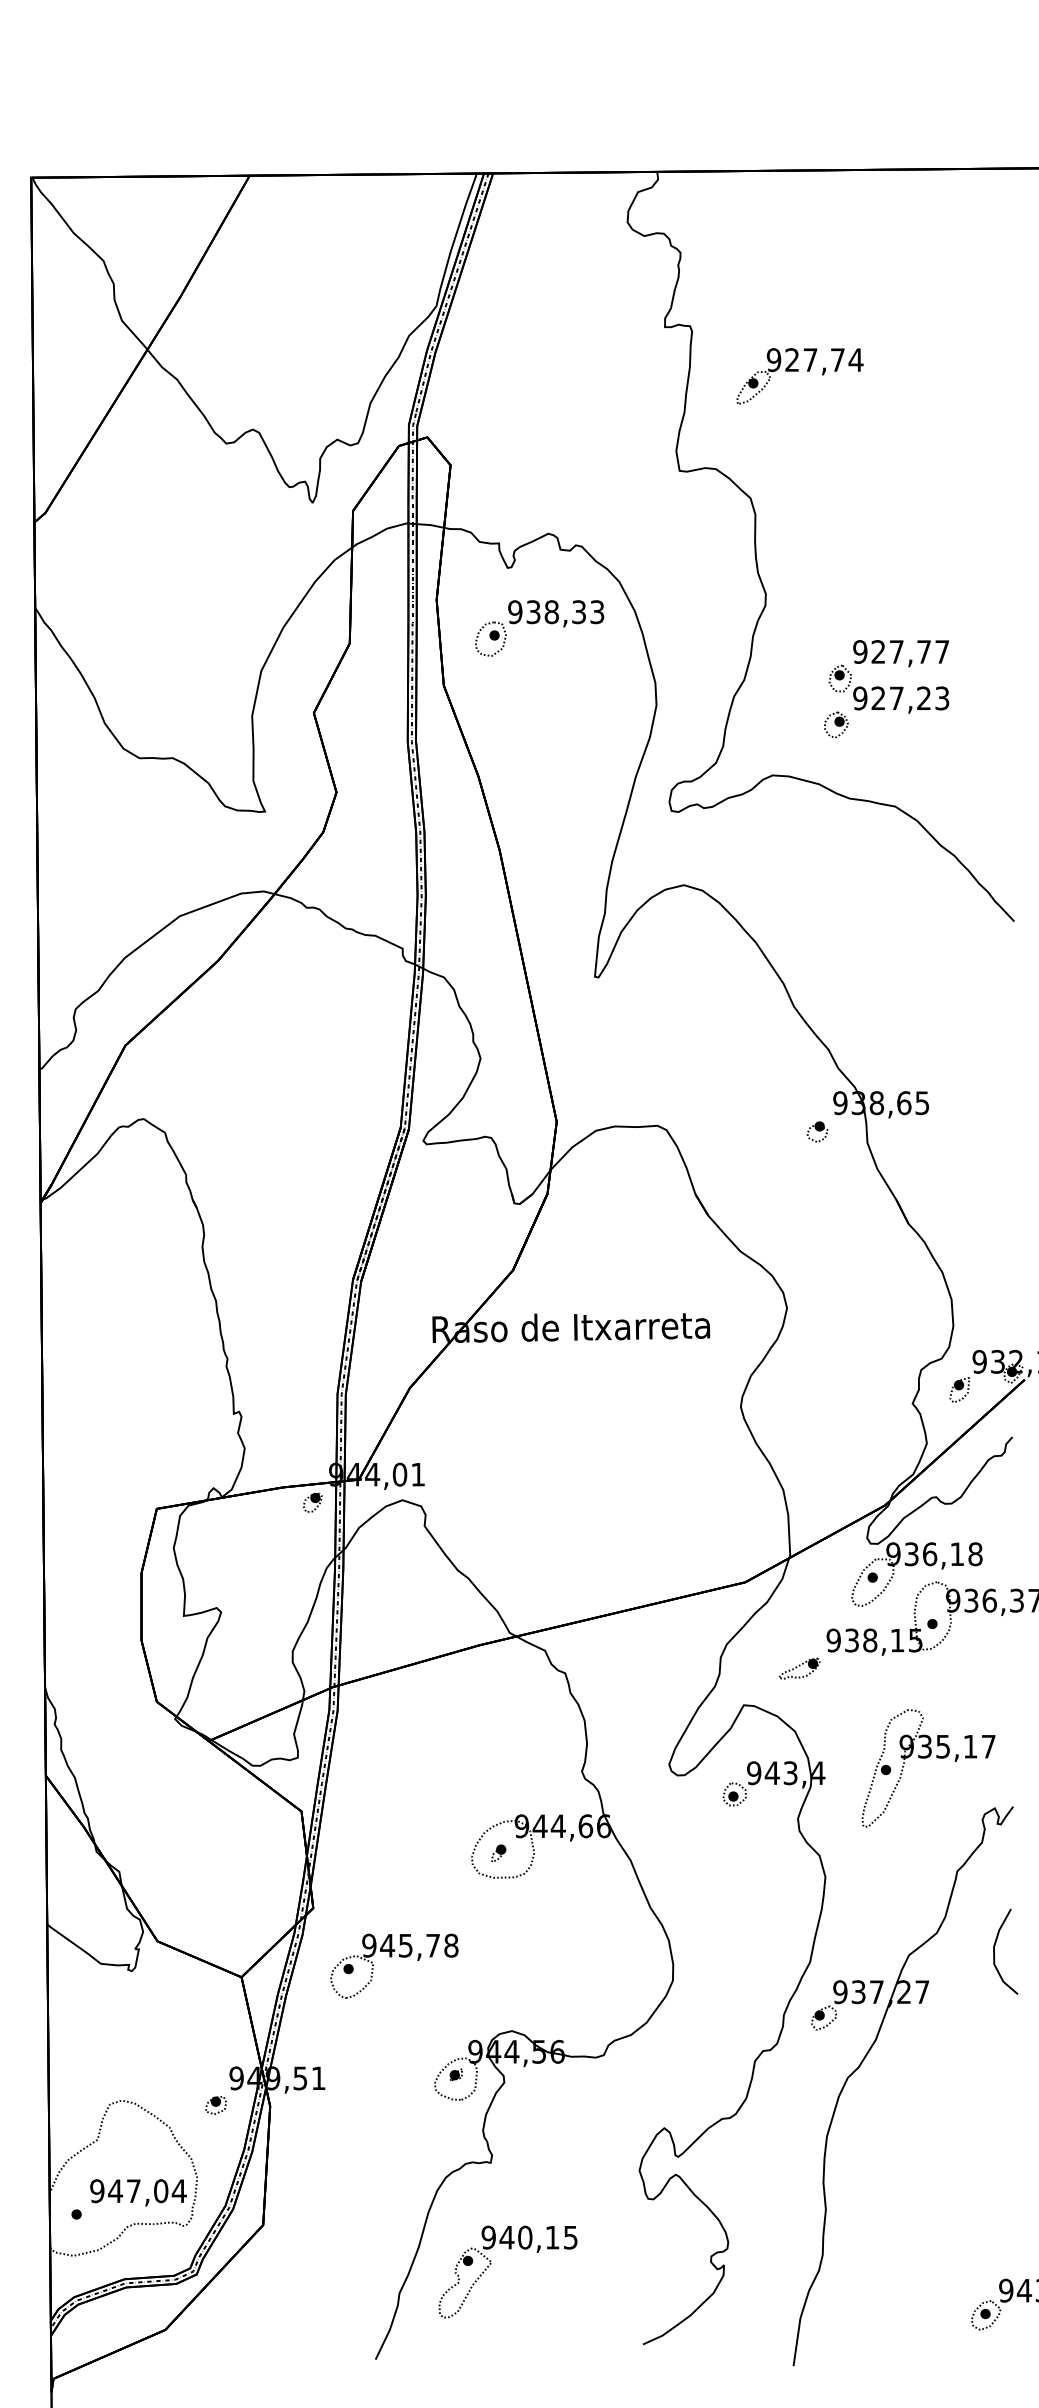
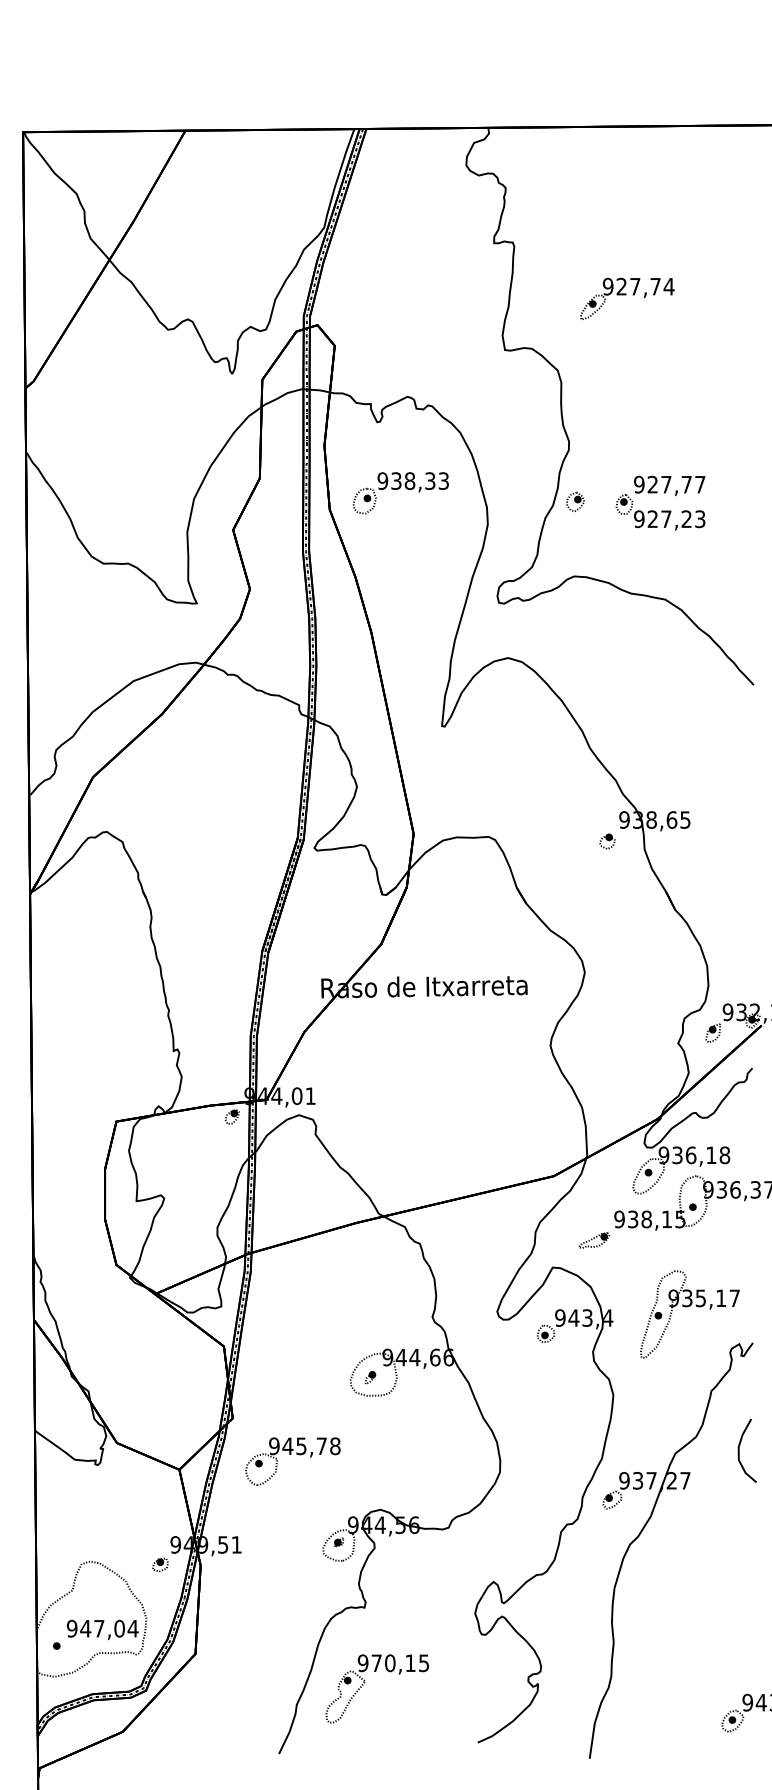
part: (800, 375) -> (627, 298), moved
part: (539, 628) -> (400, 493), moved
part: (836, 724) -> (575, 501), moved
text: (506, 2236) -> (376, 1662), 940,15 -> 970,15

